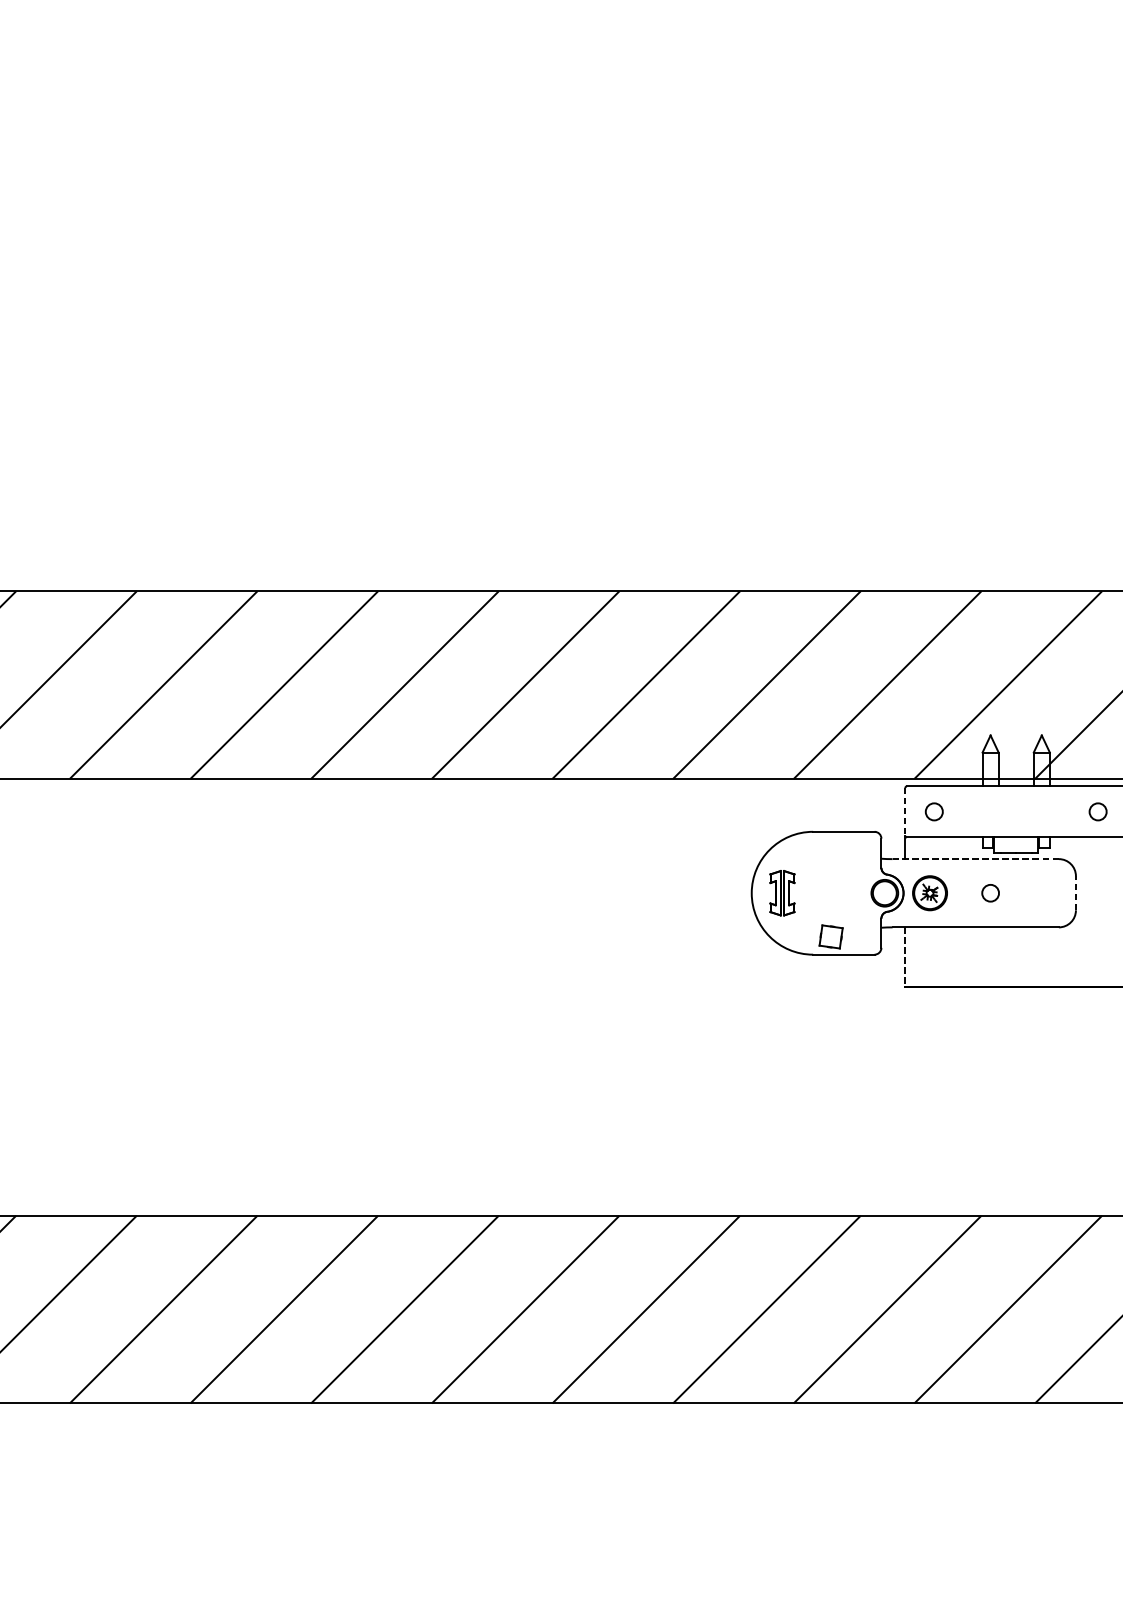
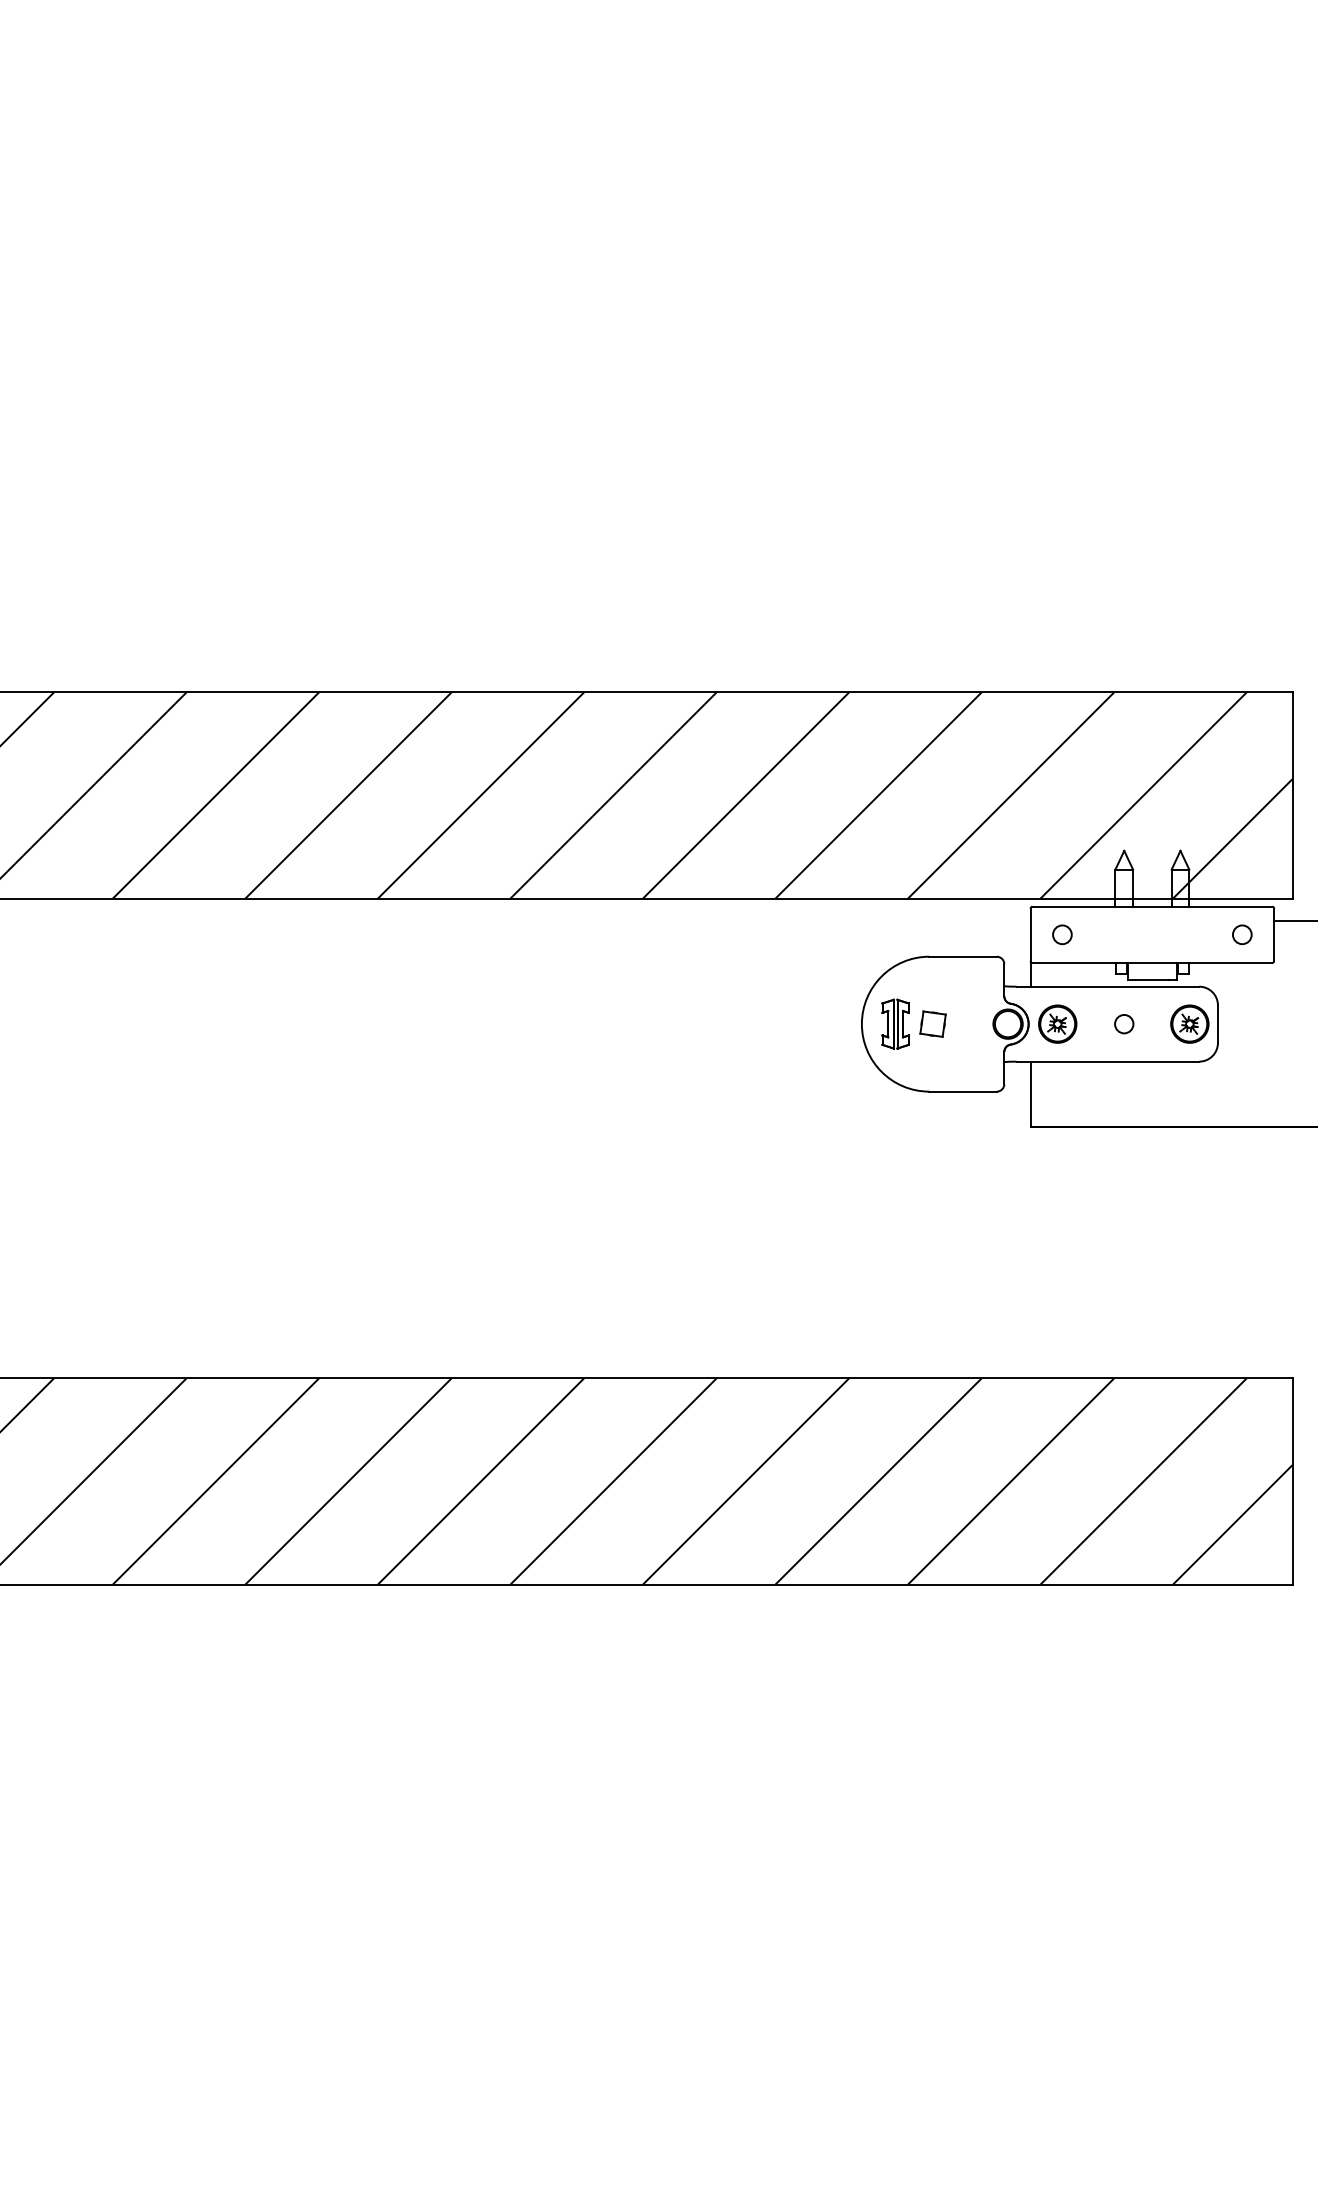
line: (905, 812) -> (1030, 935), dashed -> solid
line: (975, 858) -> (1107, 986), dashed -> solid
part: (1050, 892) -> (1189, 1023), added
line: (1075, 893) -> (1217, 1024), dashed -> solid
part: (830, 936) -> (932, 1023), moved
line: (905, 957) -> (1030, 1094), dashed -> solid

